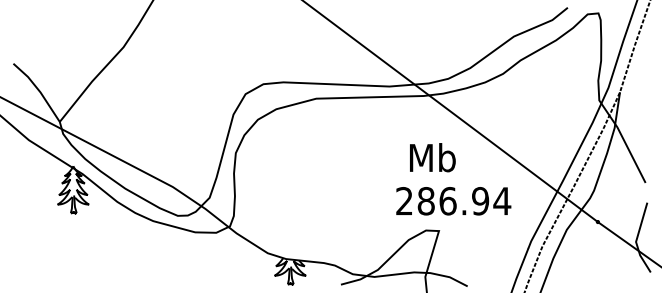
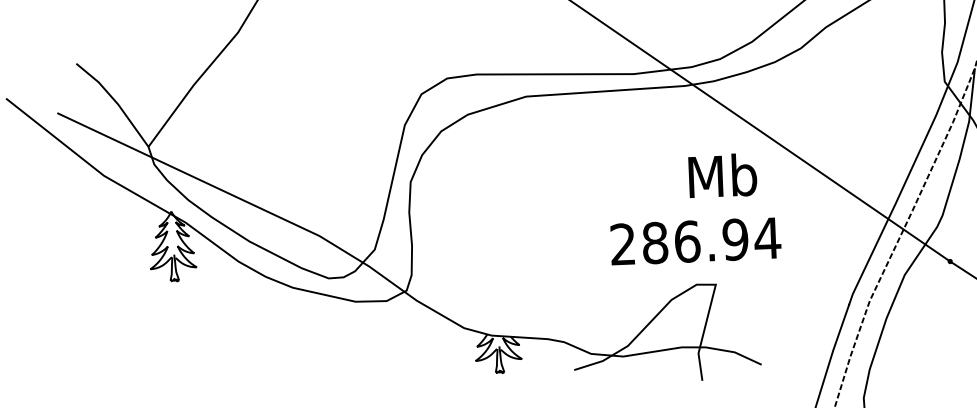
text: (432, 157) -> (722, 175), moved
text: (453, 201) -> (695, 241), moved

